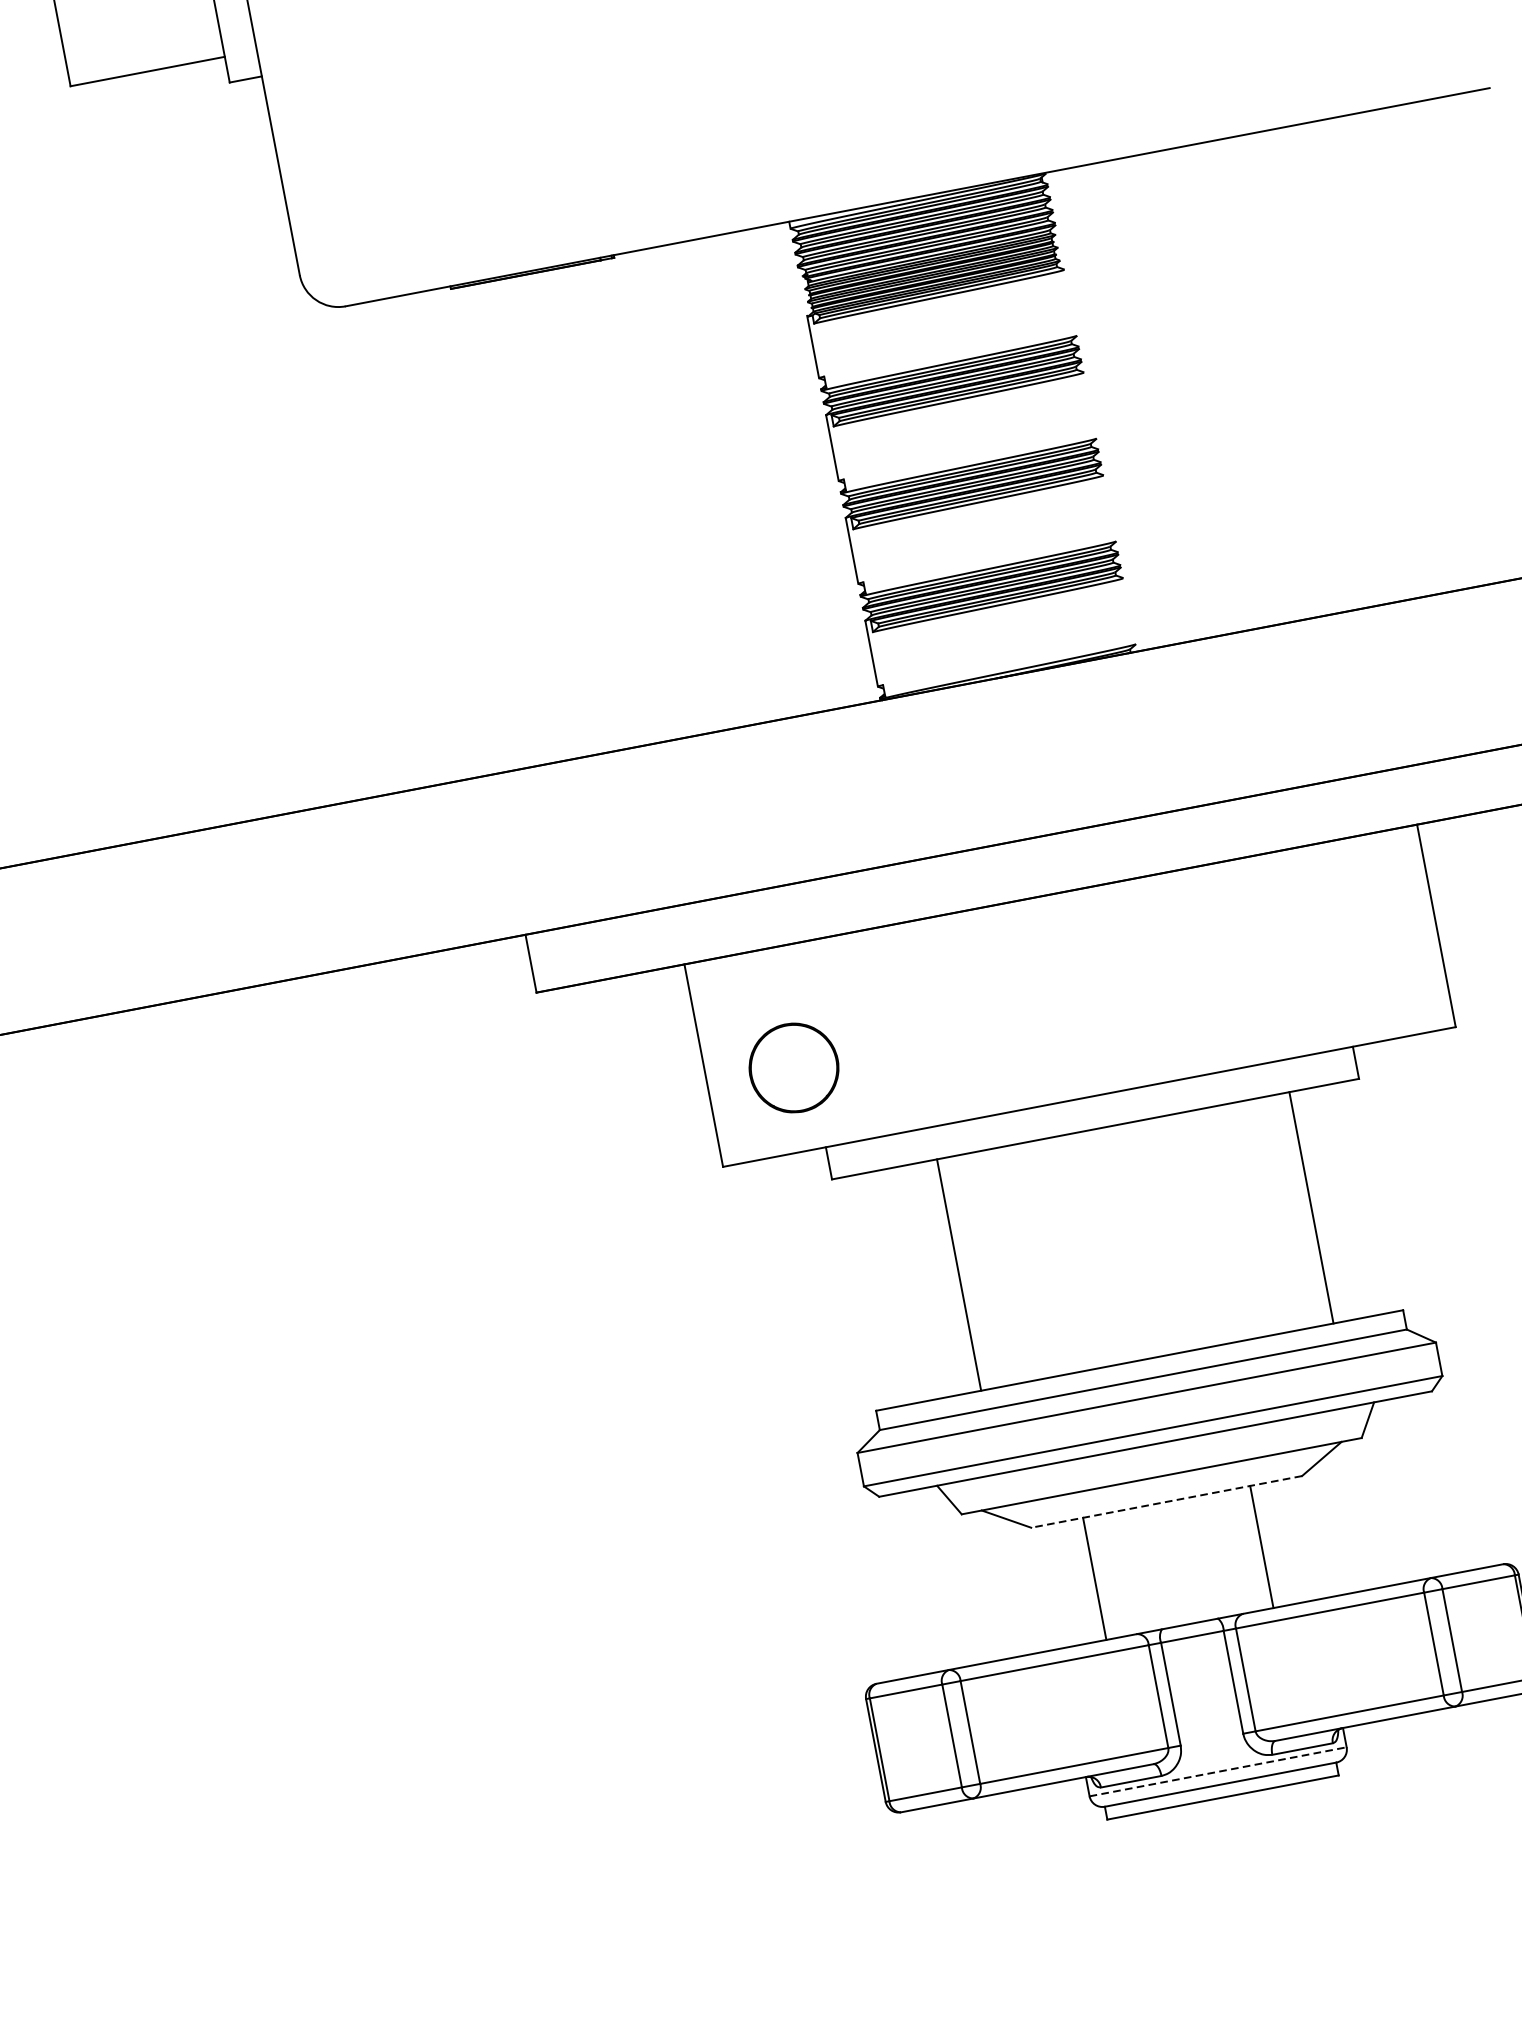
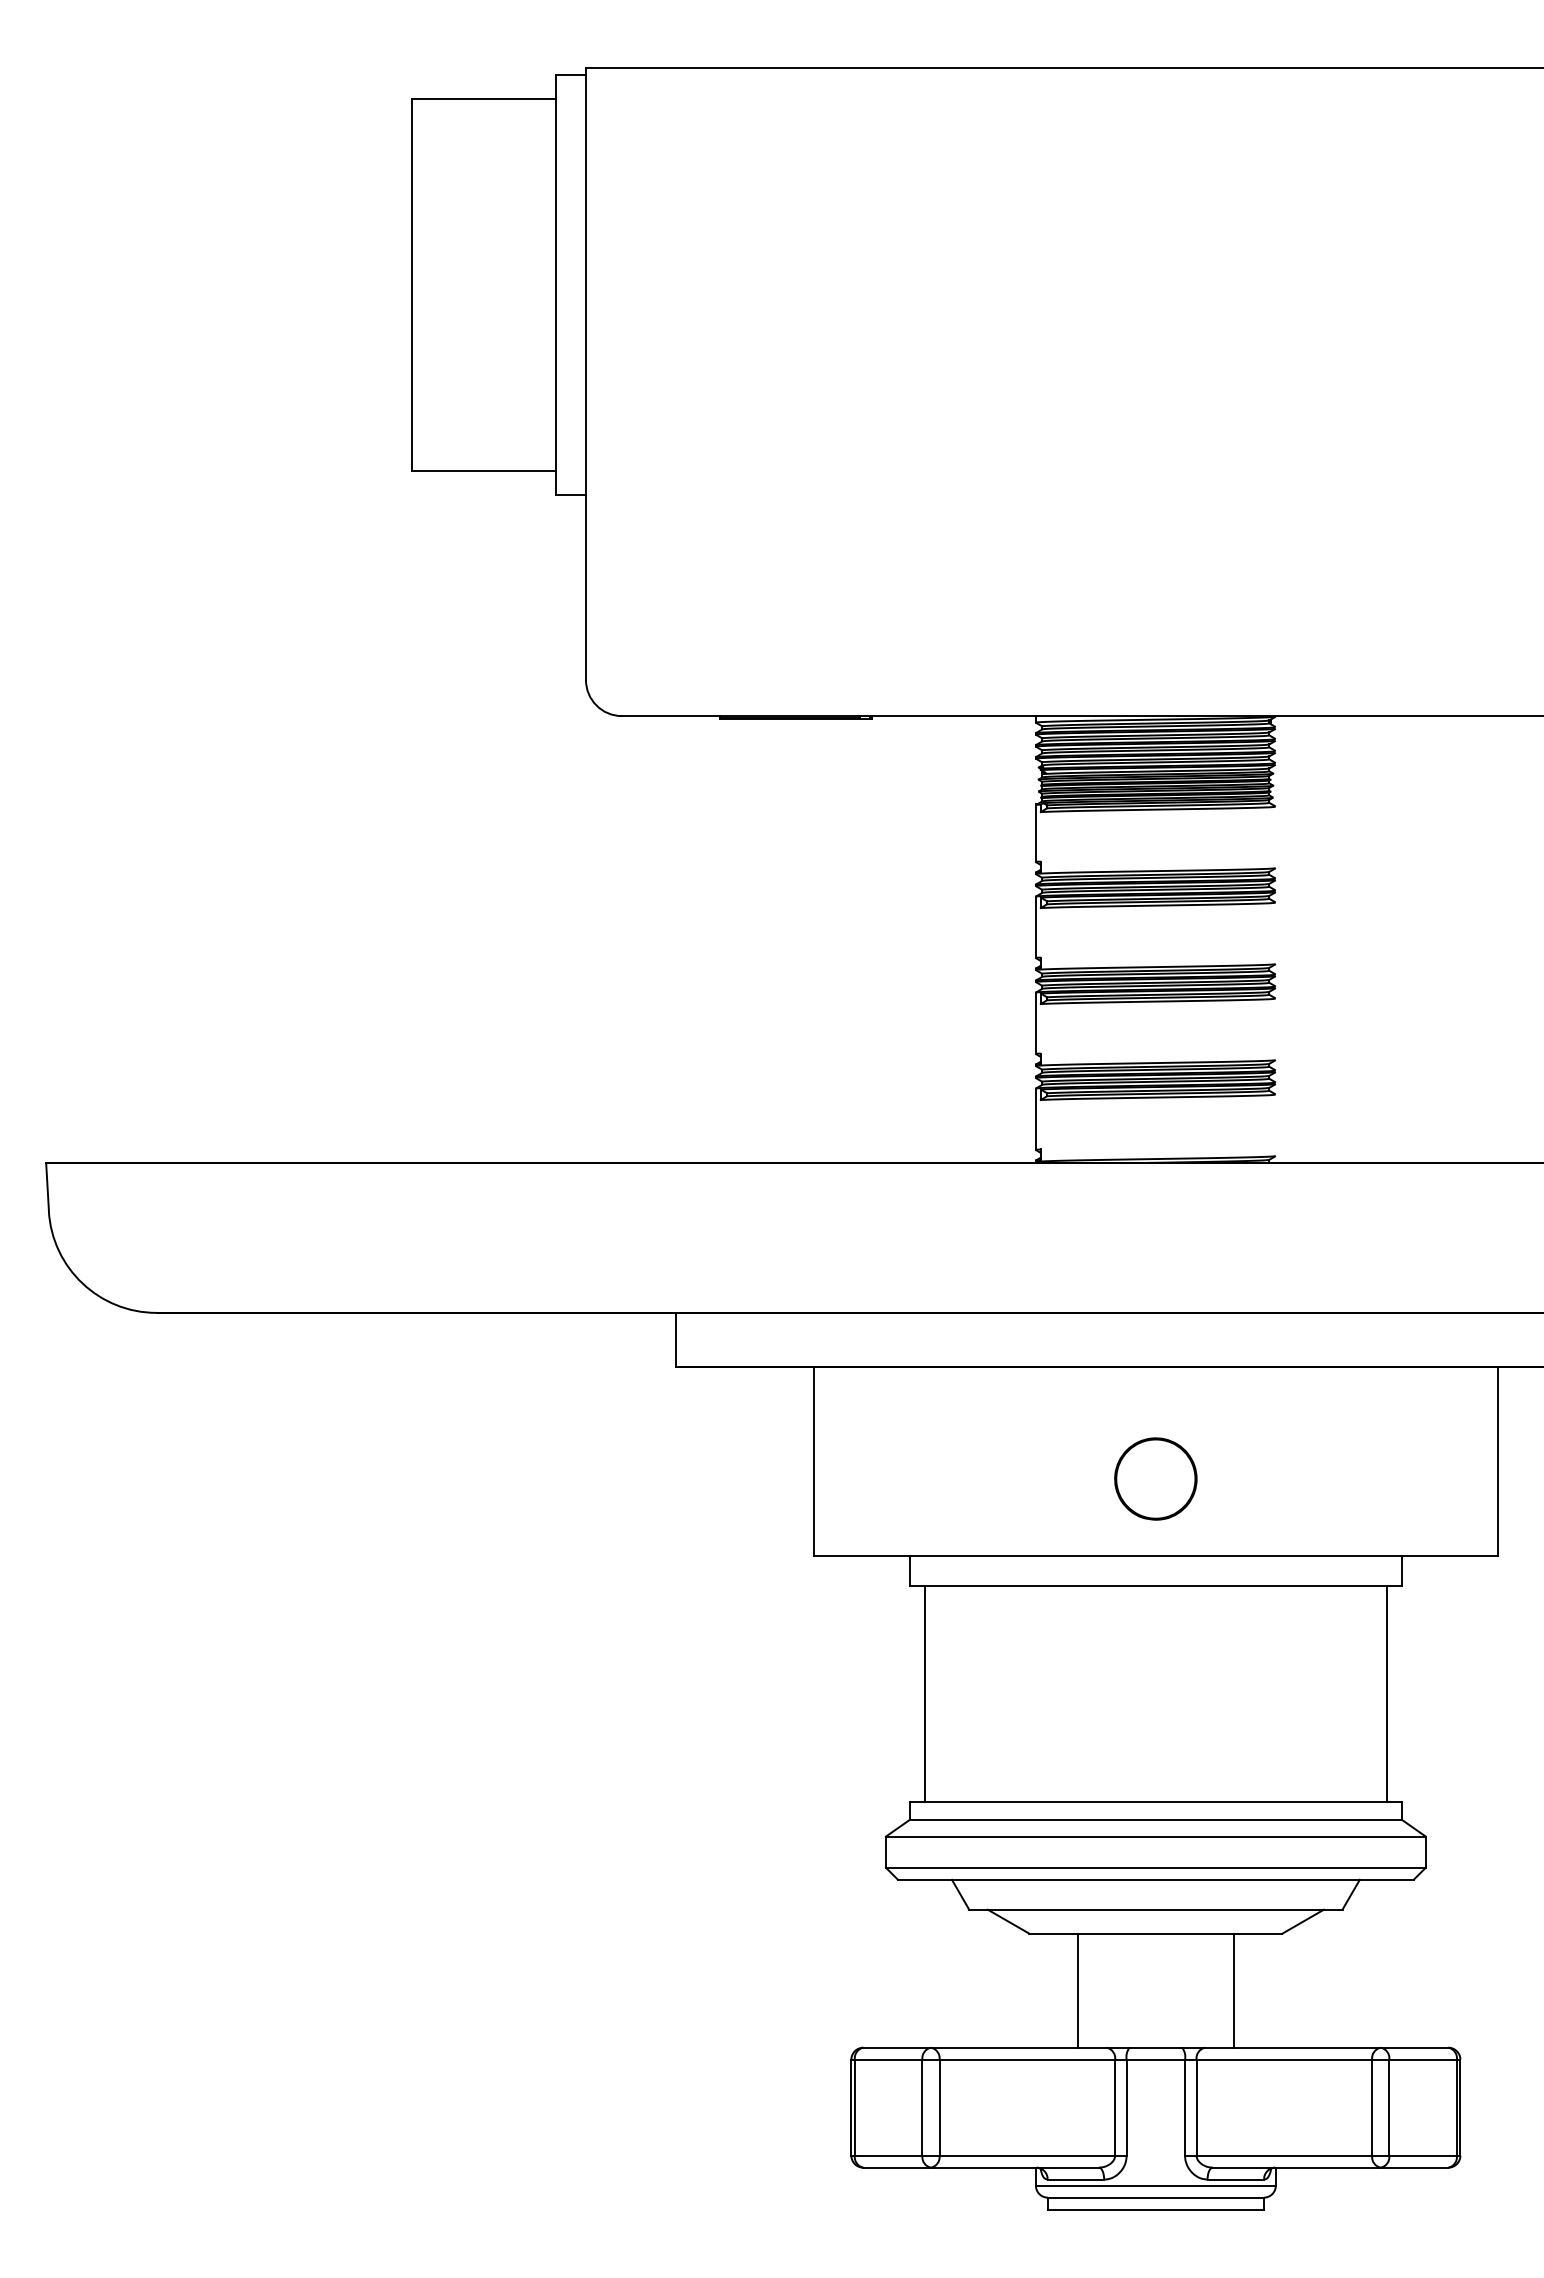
part: (793, 1067) -> (1155, 1478), moved
line: (1311, 1207) -> (1386, 1693), moved
line: (958, 1274) -> (924, 1693), moved
line: (1166, 1501) -> (1155, 1933), dashed -> solid
line: (1217, 1771) -> (1155, 2185), dashed -> solid

